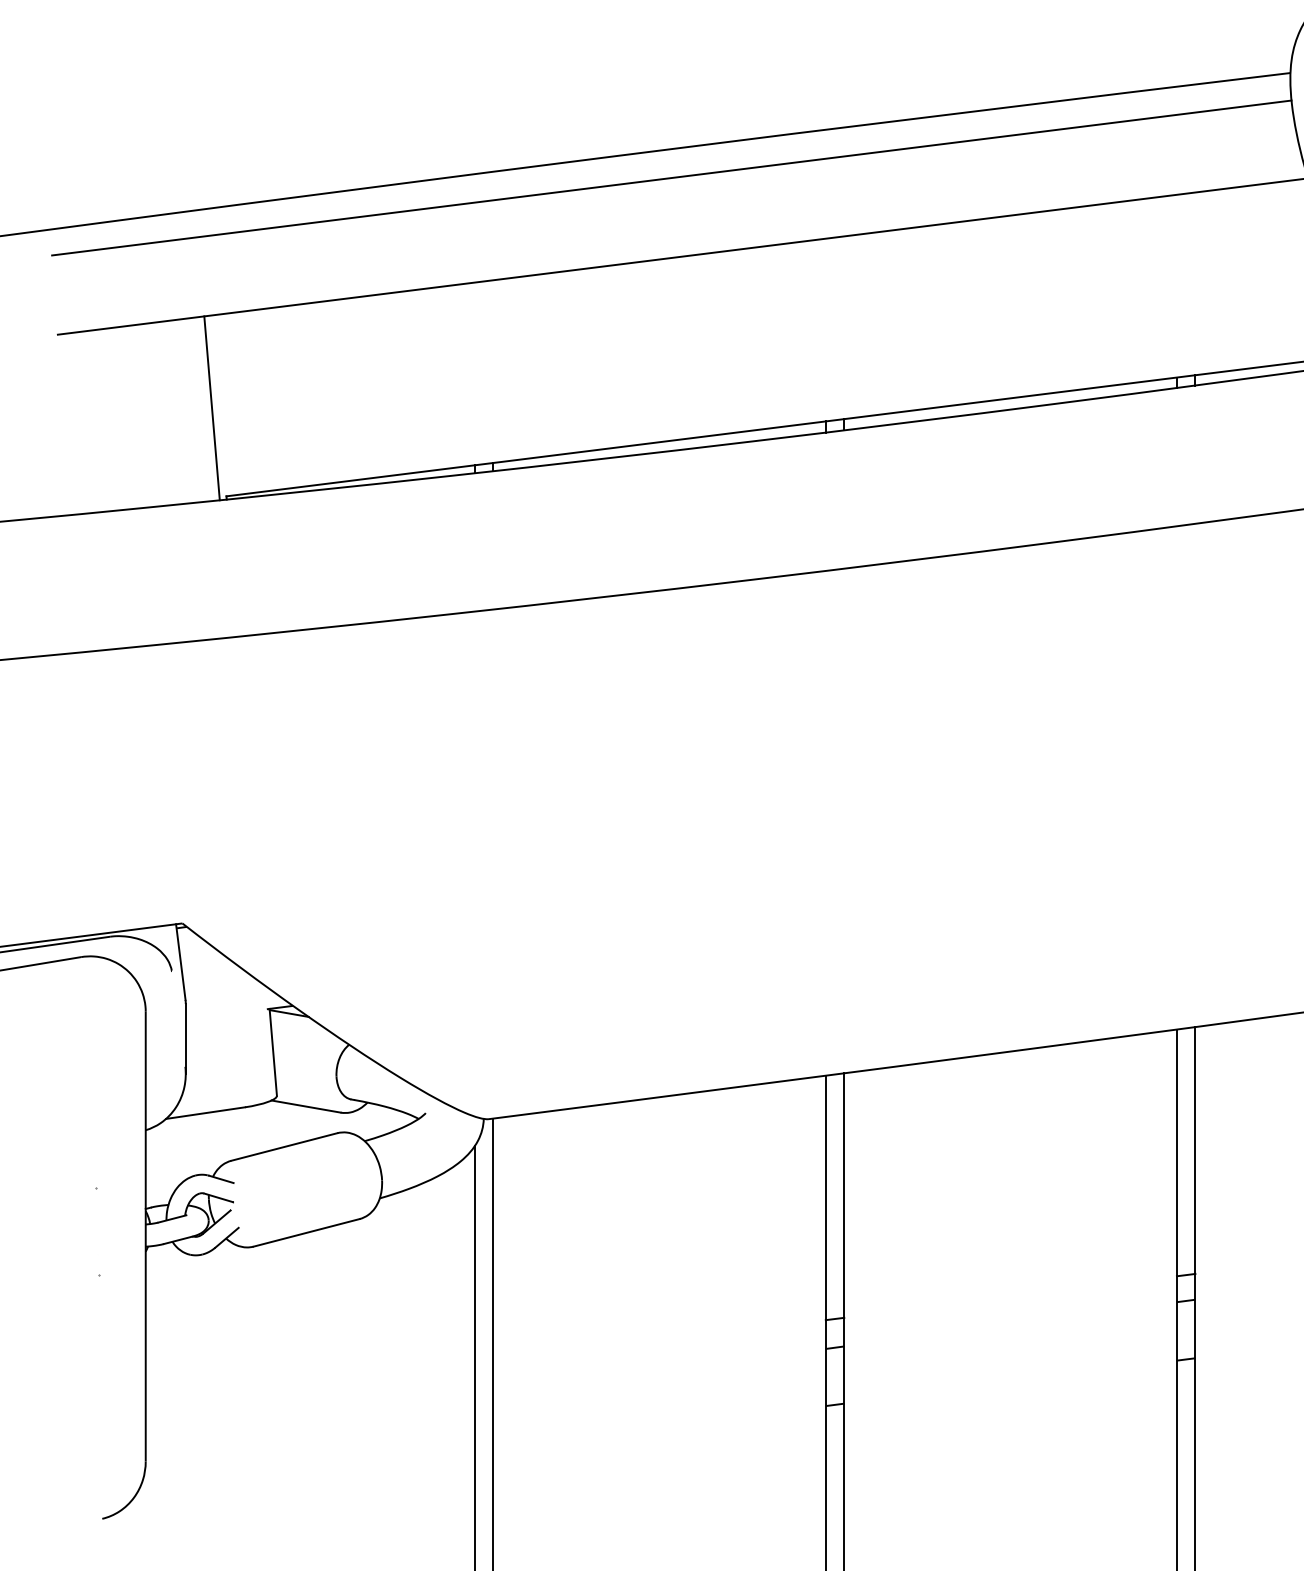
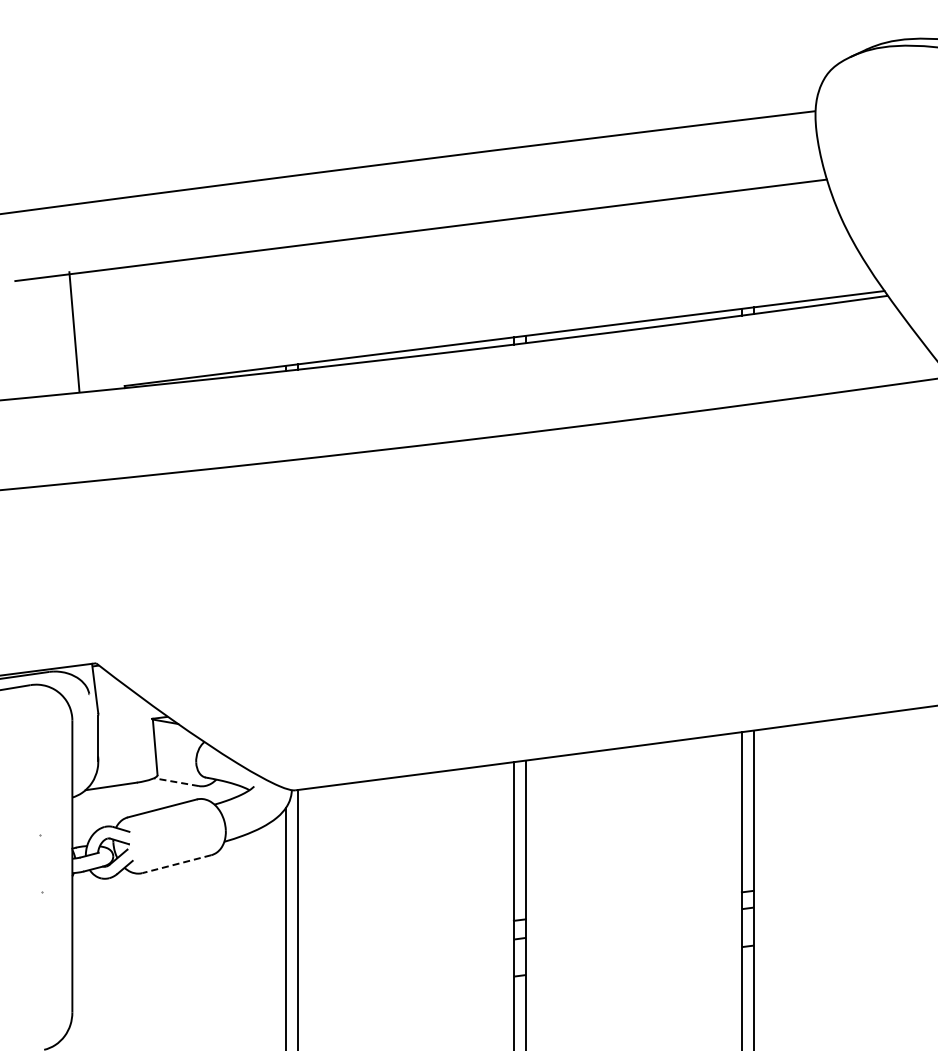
line: (671, 178) -> (413, 179), removed
line: (212, 407) -> (74, 331), moved
line: (306, 1107) -> (176, 782), solid -> dashed
line: (306, 1233) -> (176, 864), solid -> dashed

